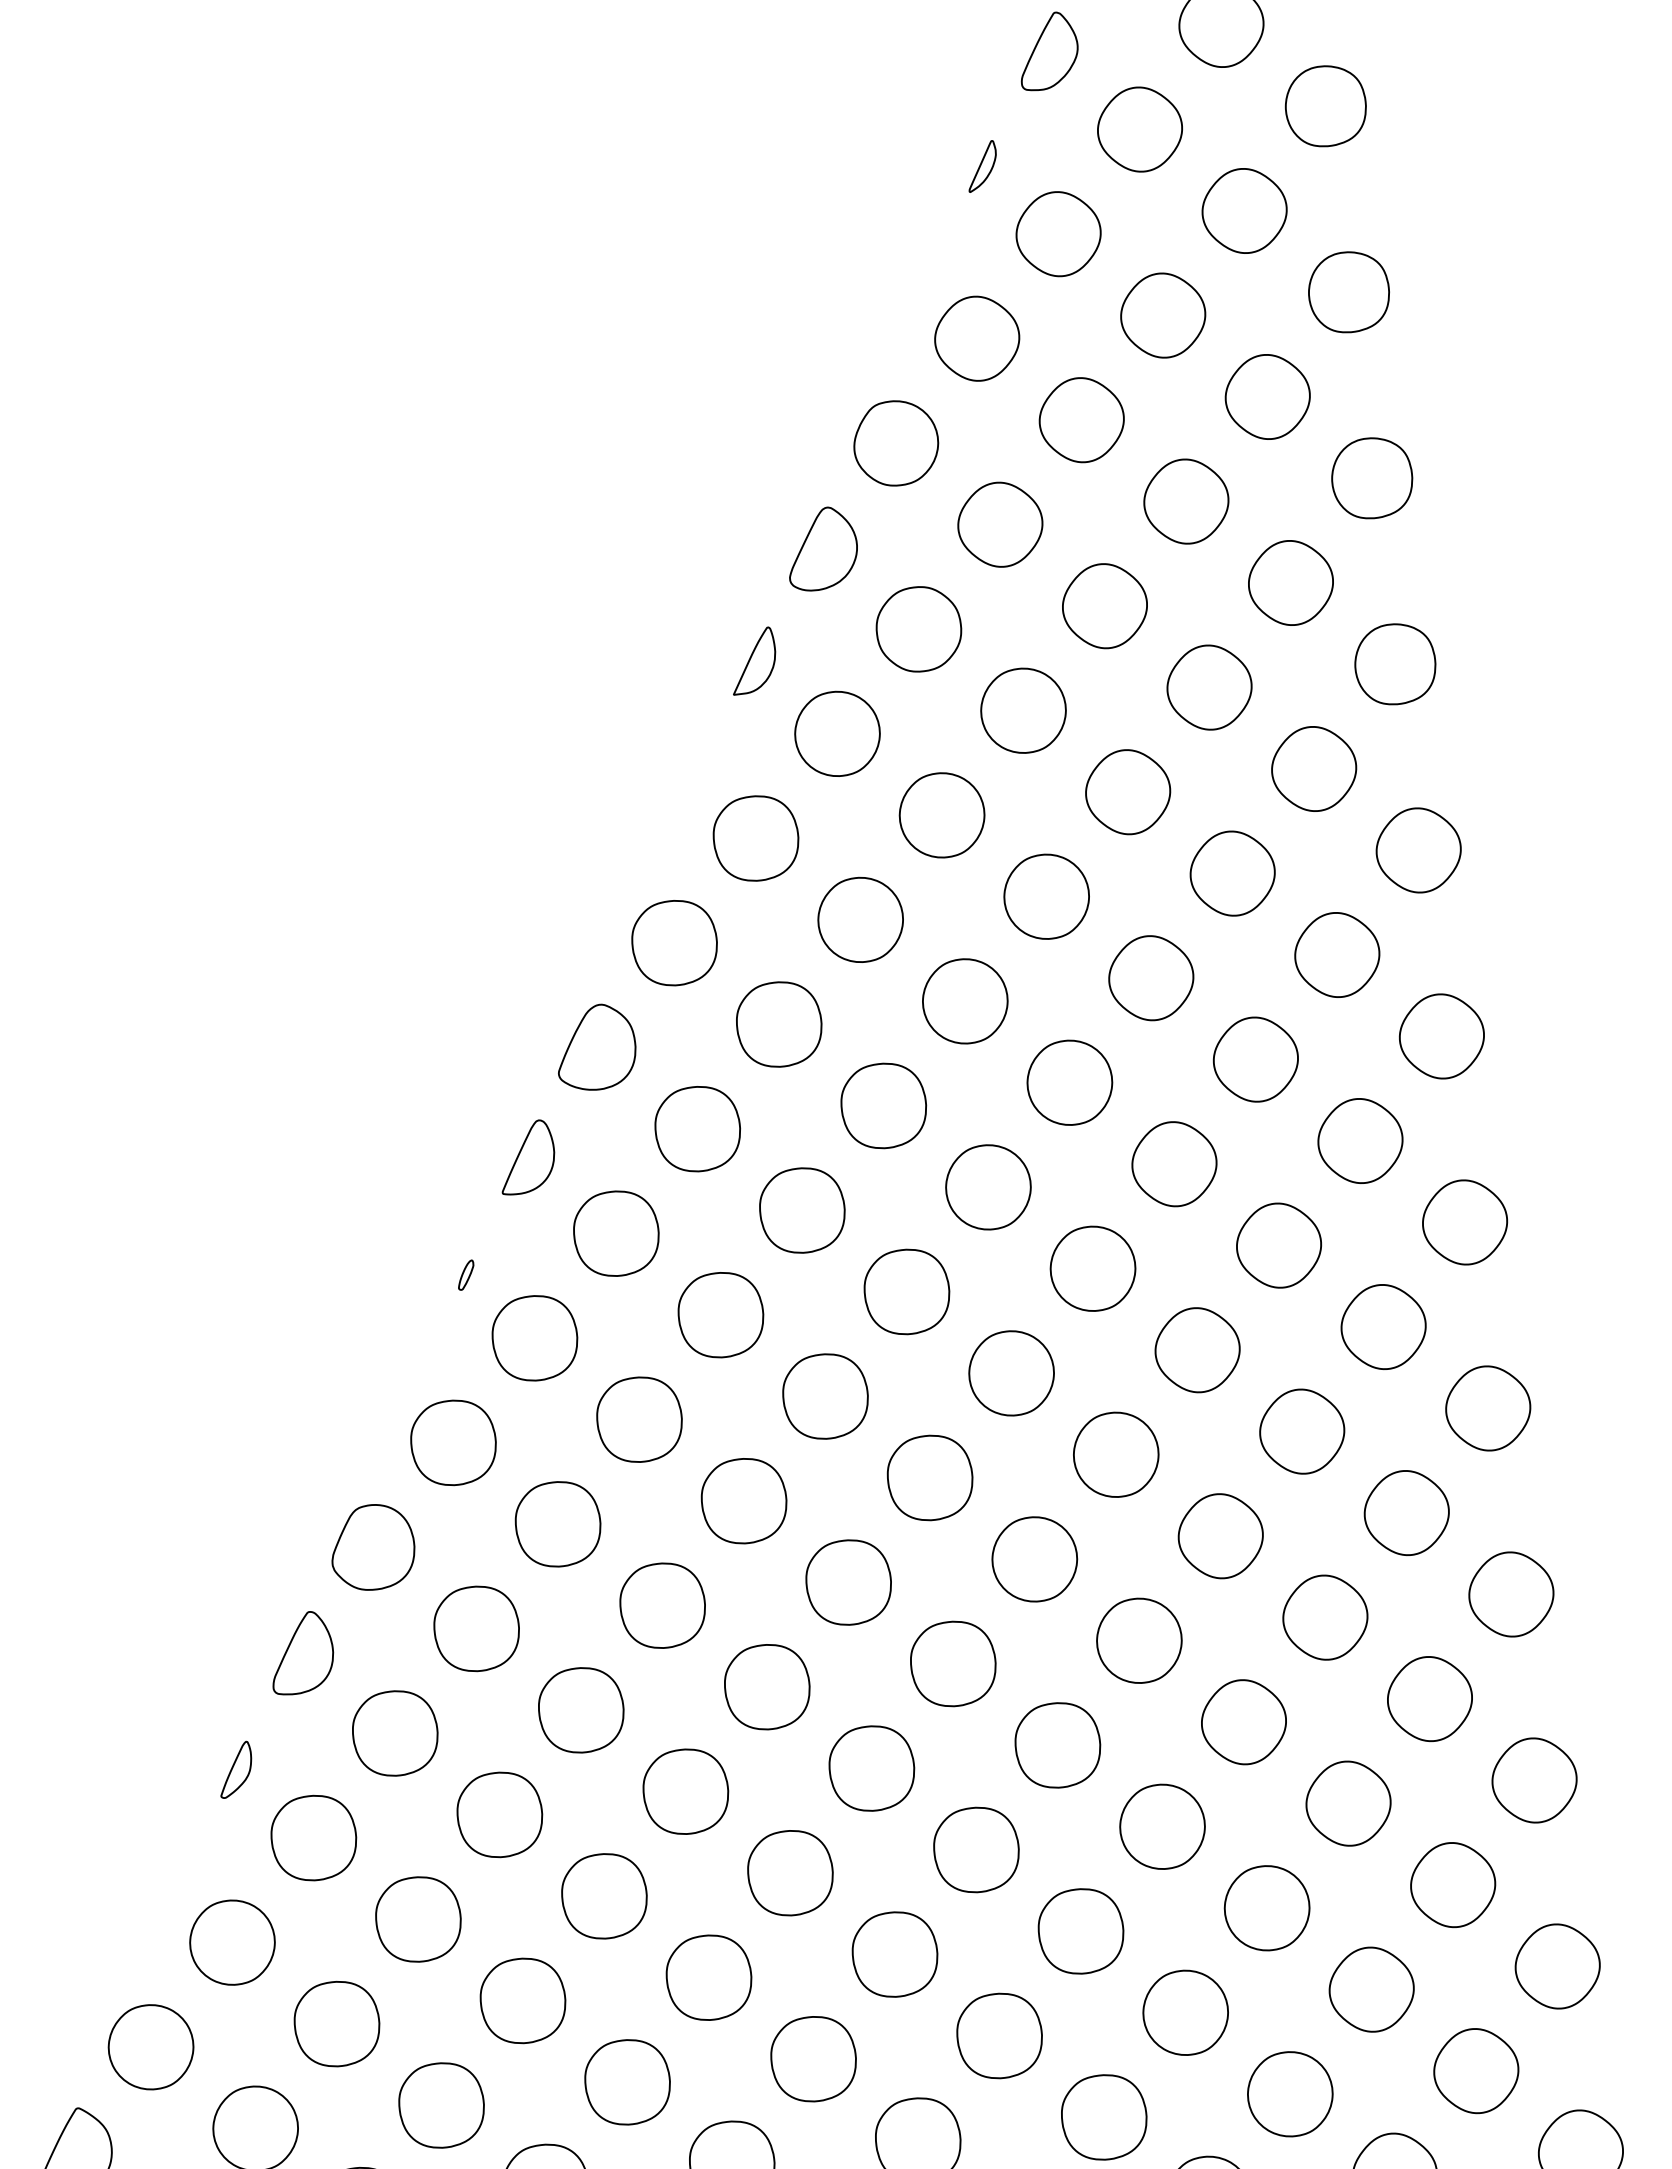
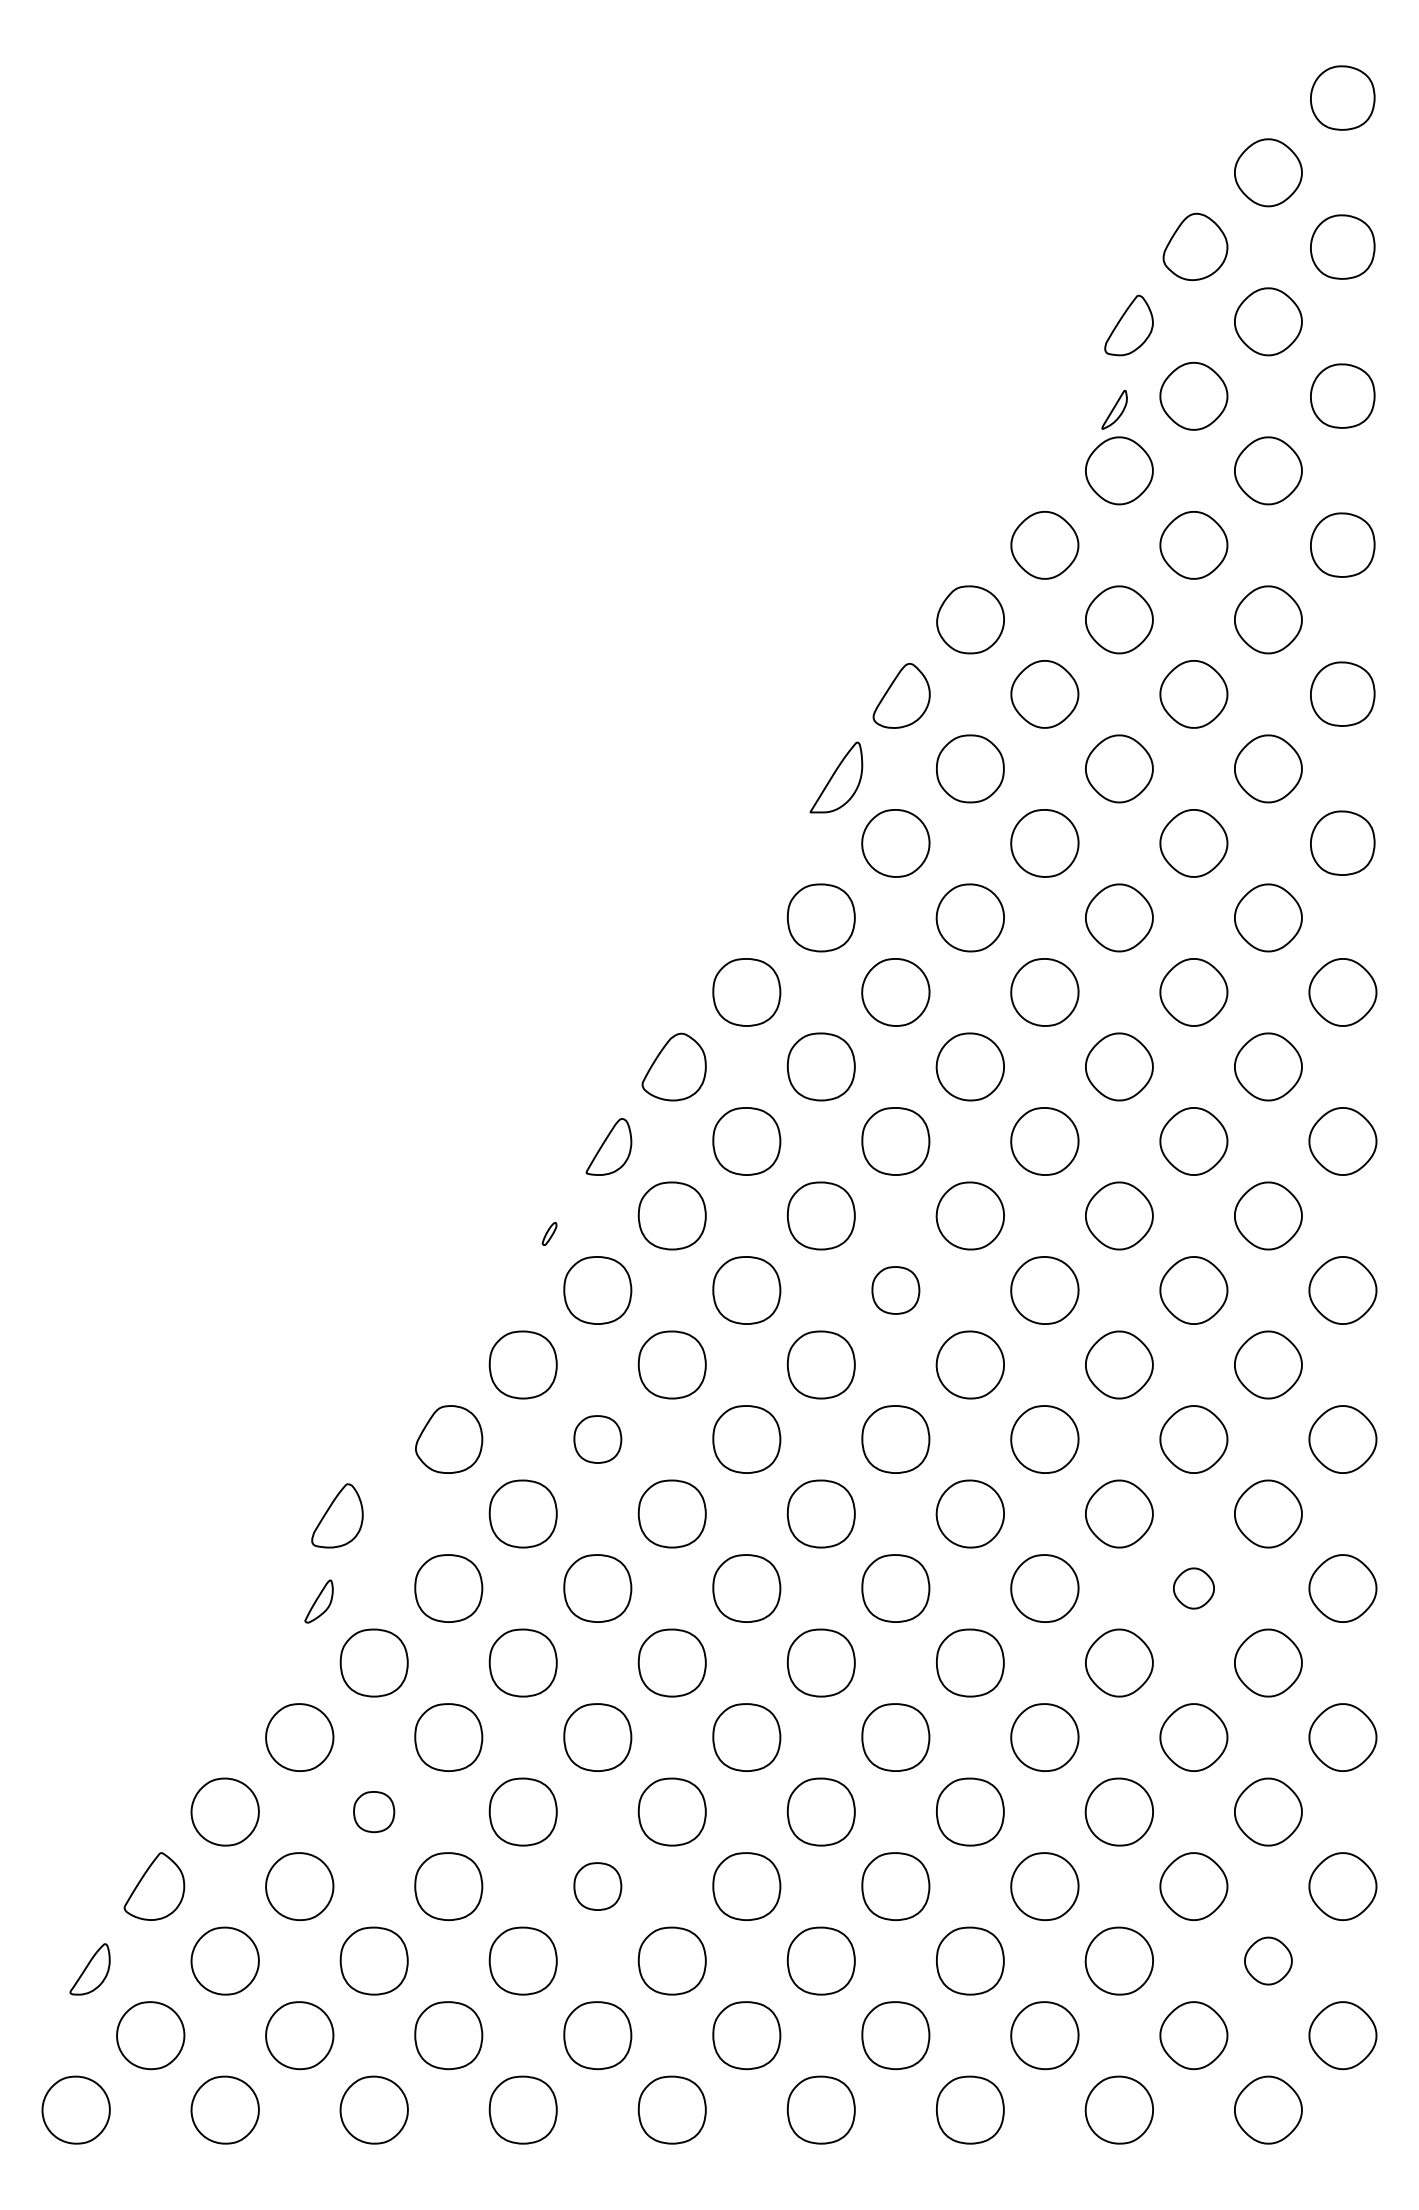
part: (981, 165) -> (1114, 409), moved
part: (753, 660) -> (836, 777), size x1.4
part: (906, 1292) -> (895, 1290), size x0.7
part: (557, 1524) -> (597, 1439), size x0.7
part: (1324, 1617) -> (1193, 1588), size x0.6
part: (301, 1652) -> (337, 1515), moved
part: (336, 2023) -> (373, 1811), size x0.6
part: (1476, 2070) -> (1268, 1960), size x0.7
part: (627, 2082) -> (597, 1886), size x0.7

